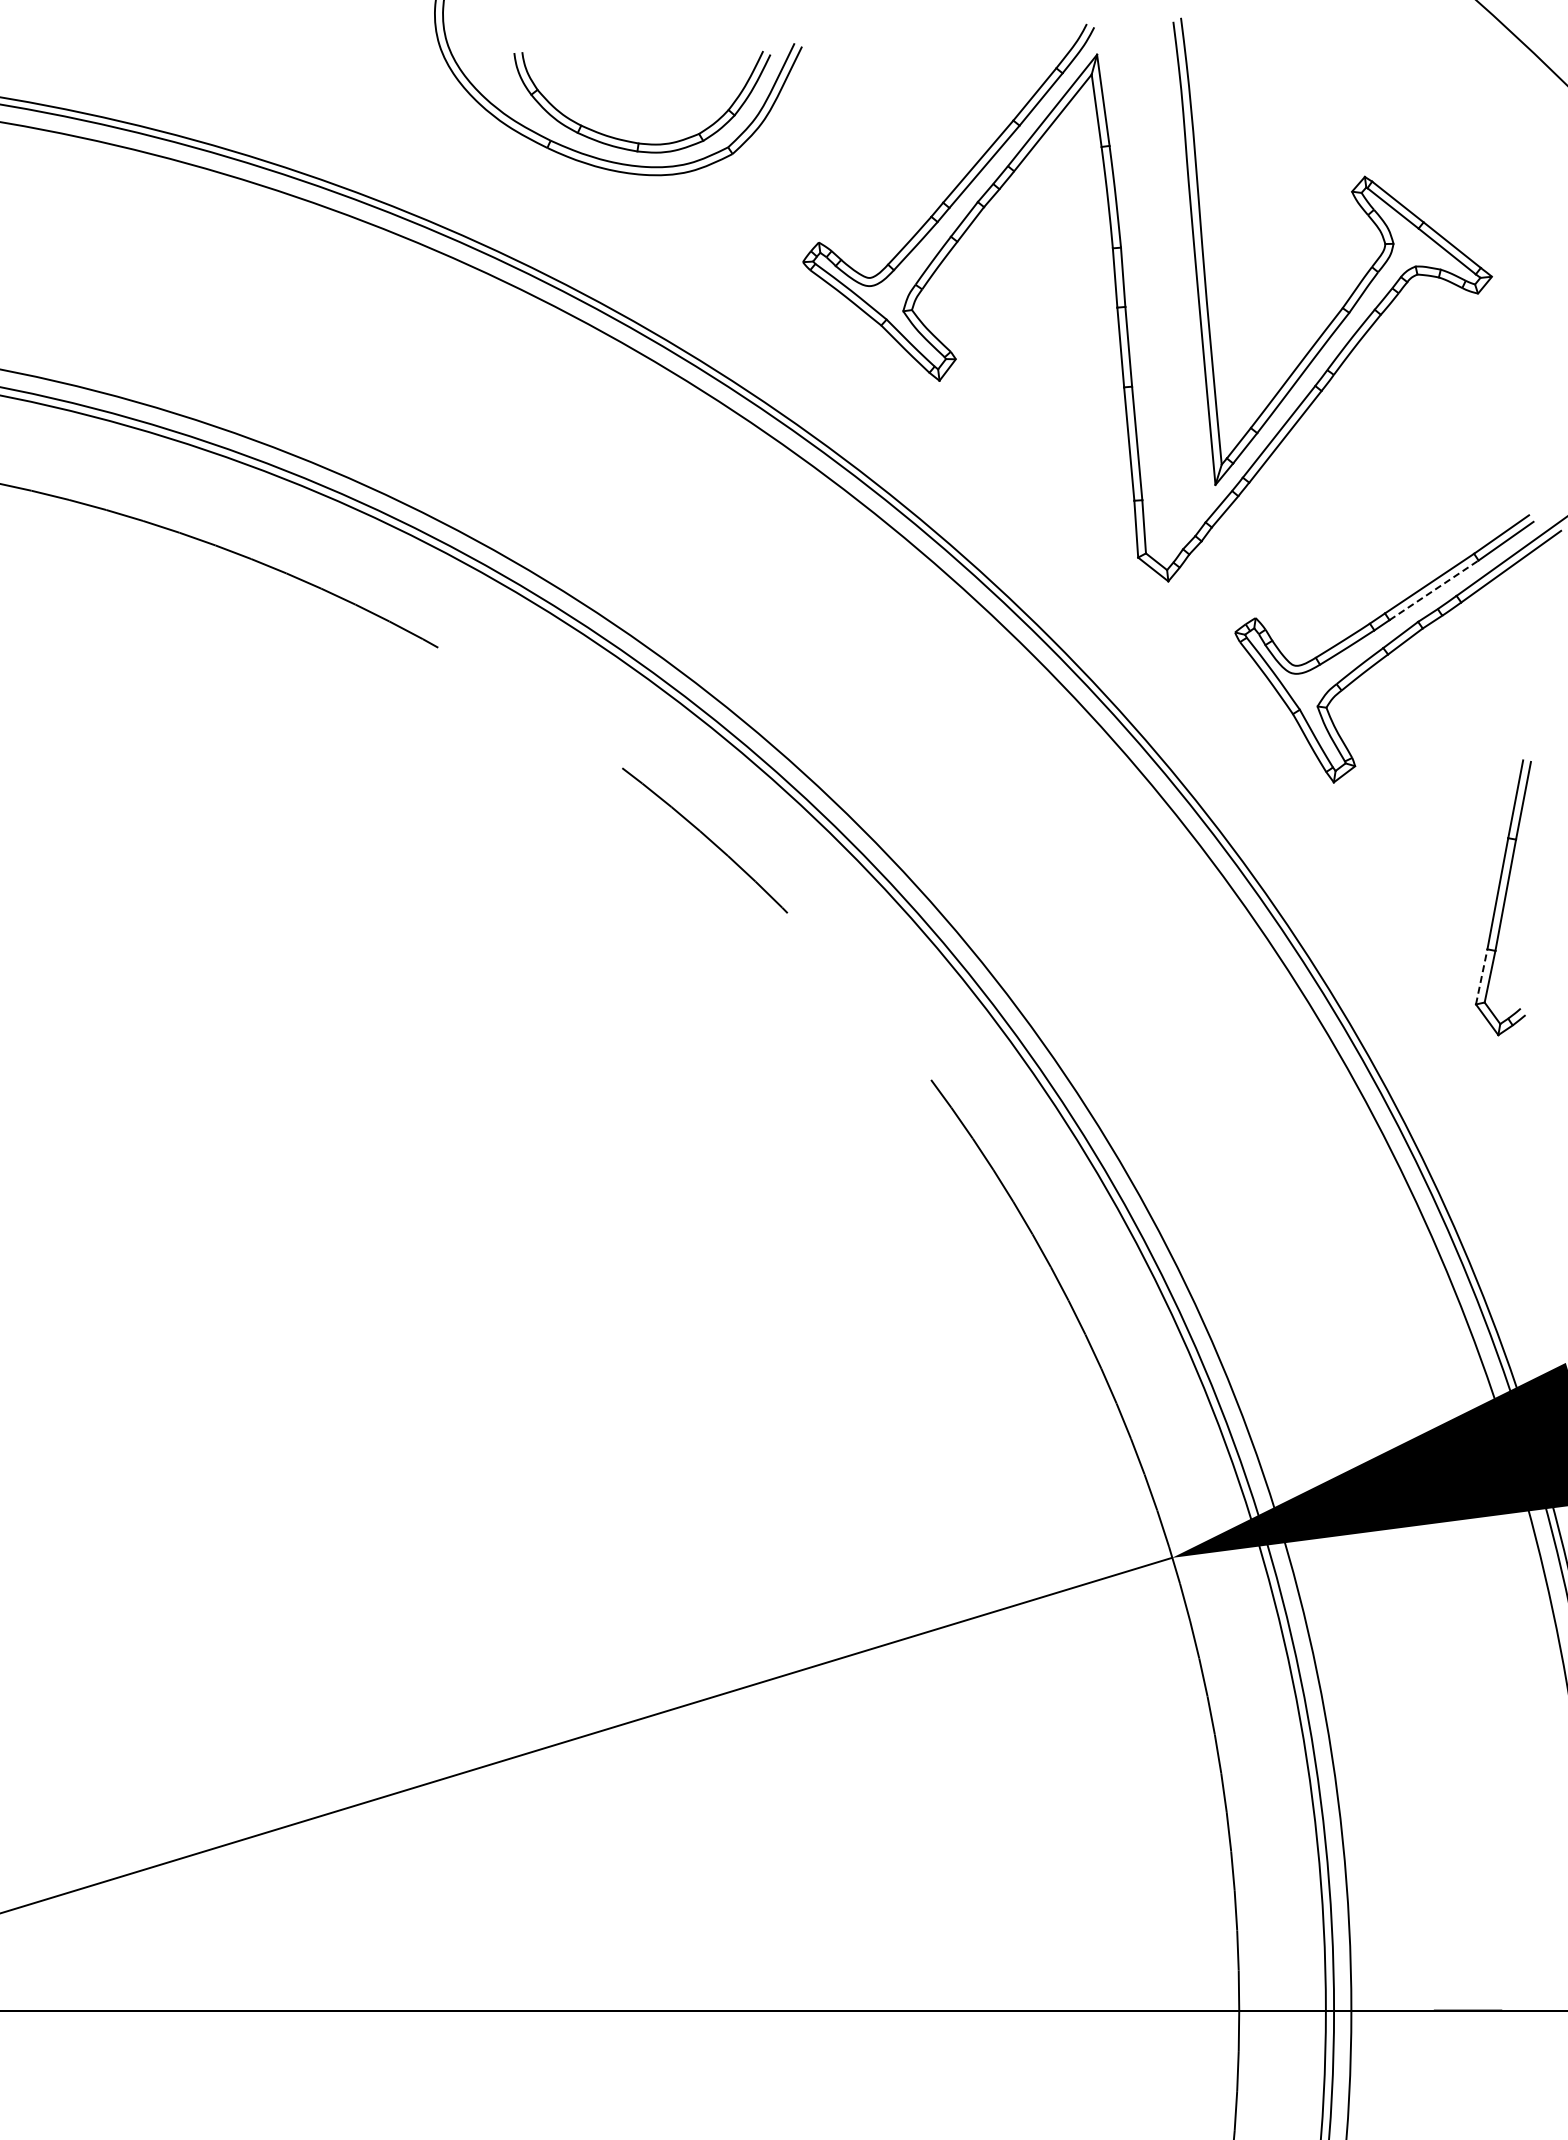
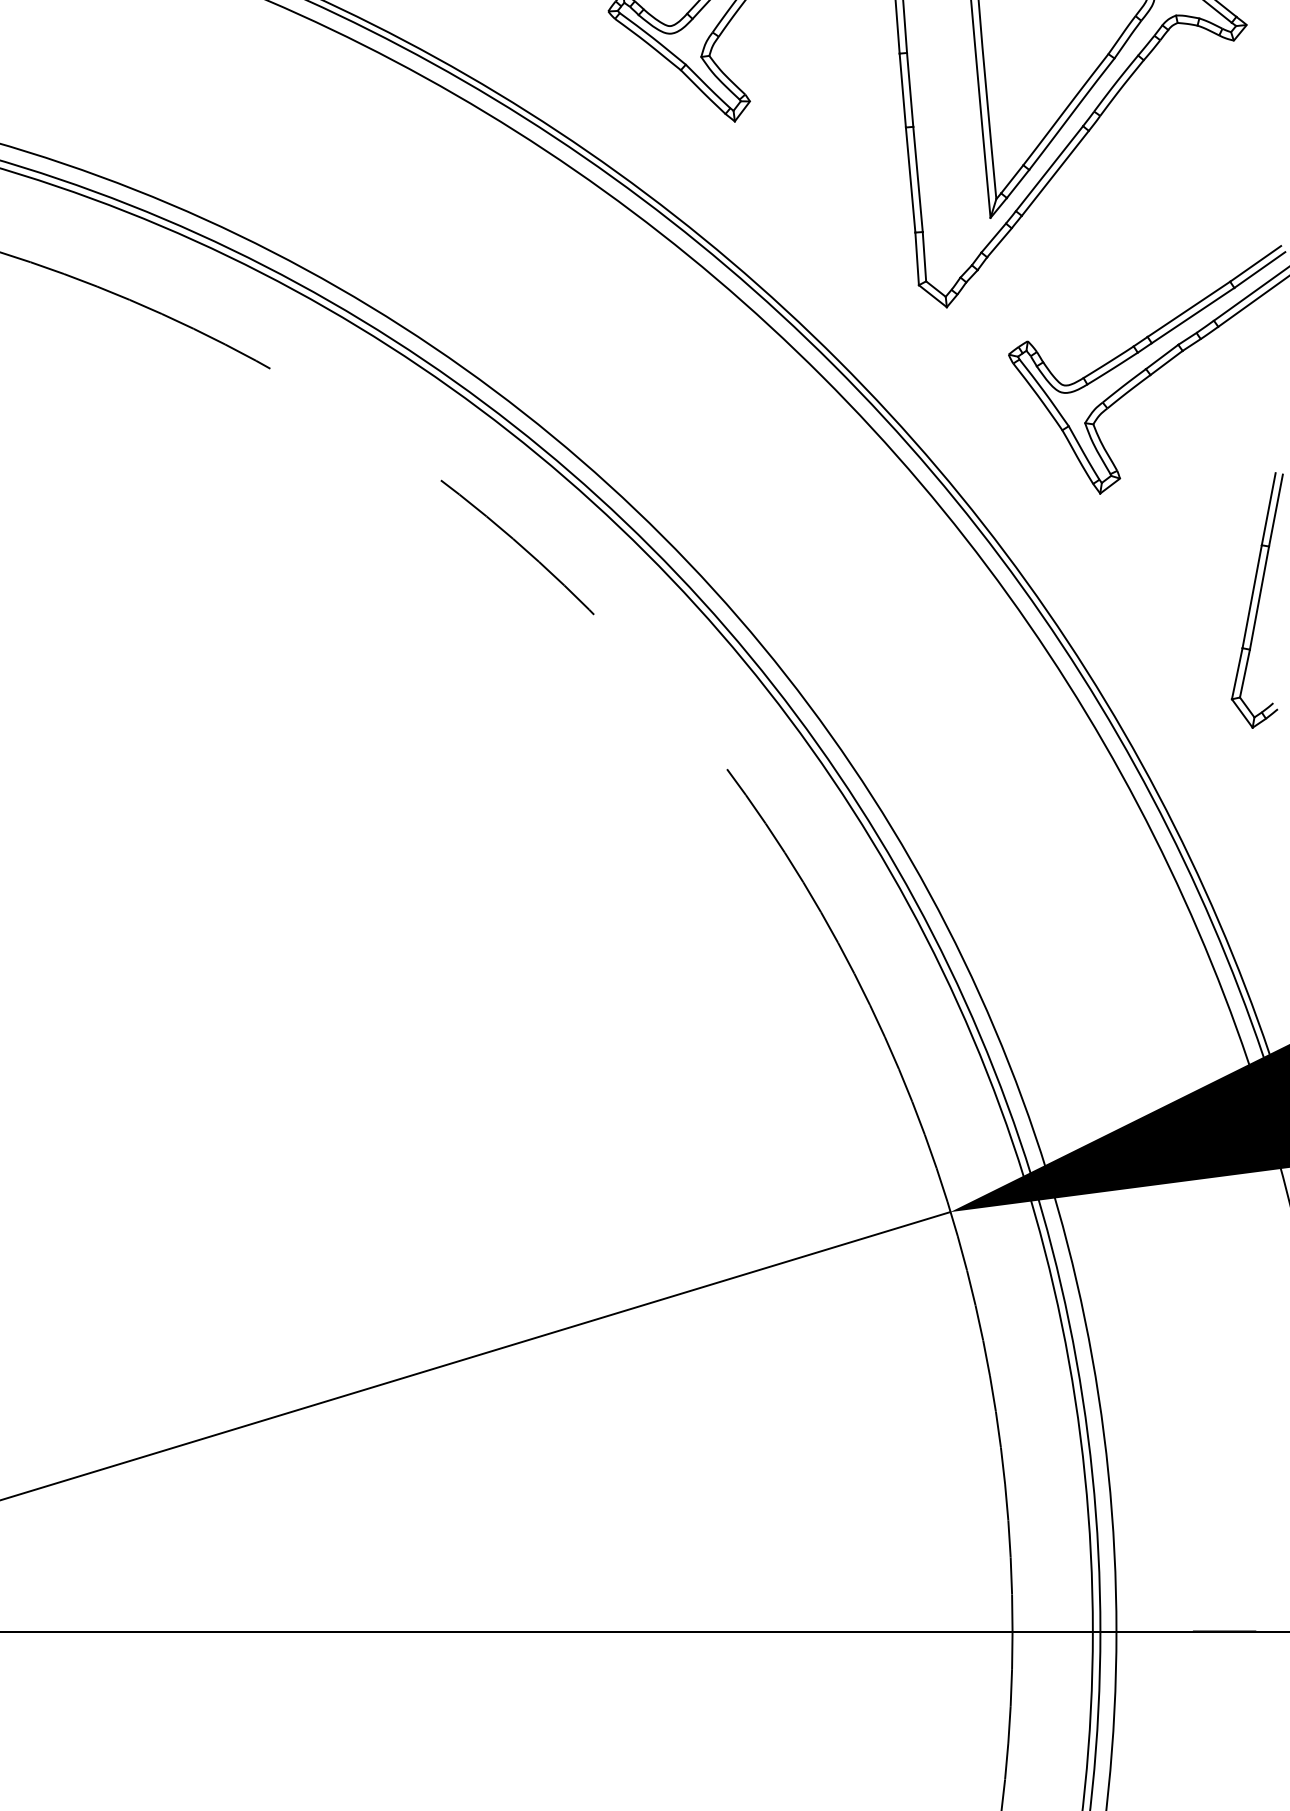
line: (1434, 590) -> (1193, 315), dashed -> solid
line: (1481, 976) -> (1237, 673), dashed -> solid

